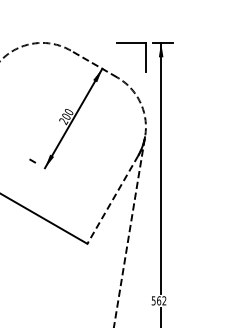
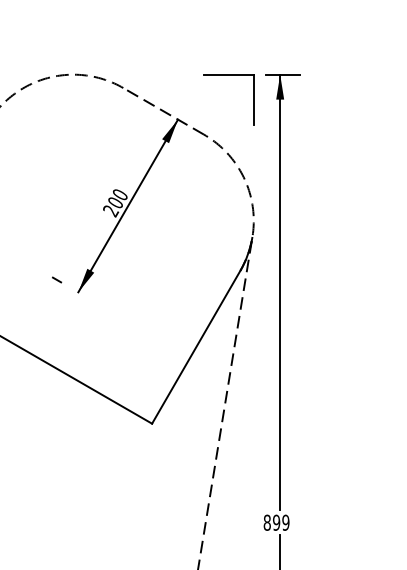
line: (112, 199) -> (195, 346), dashed -> solid
text: (158, 300) -> (275, 522), 562 -> 899

